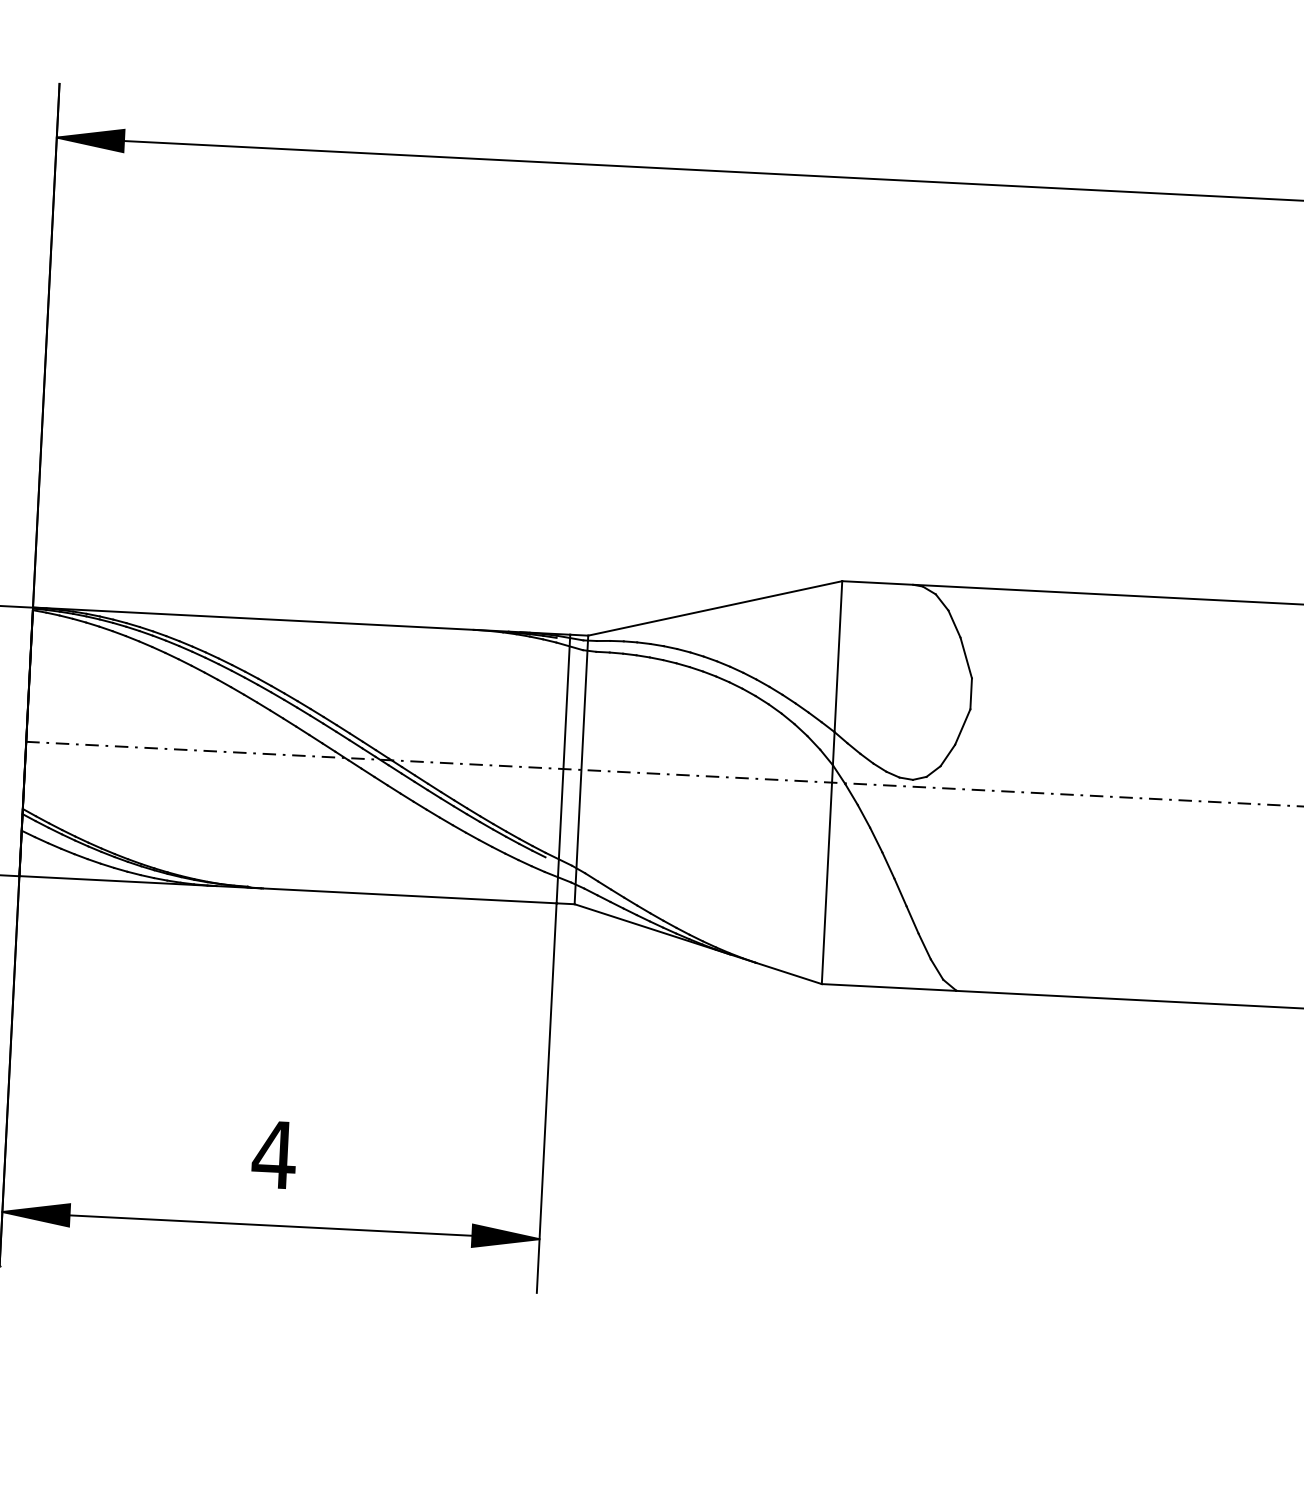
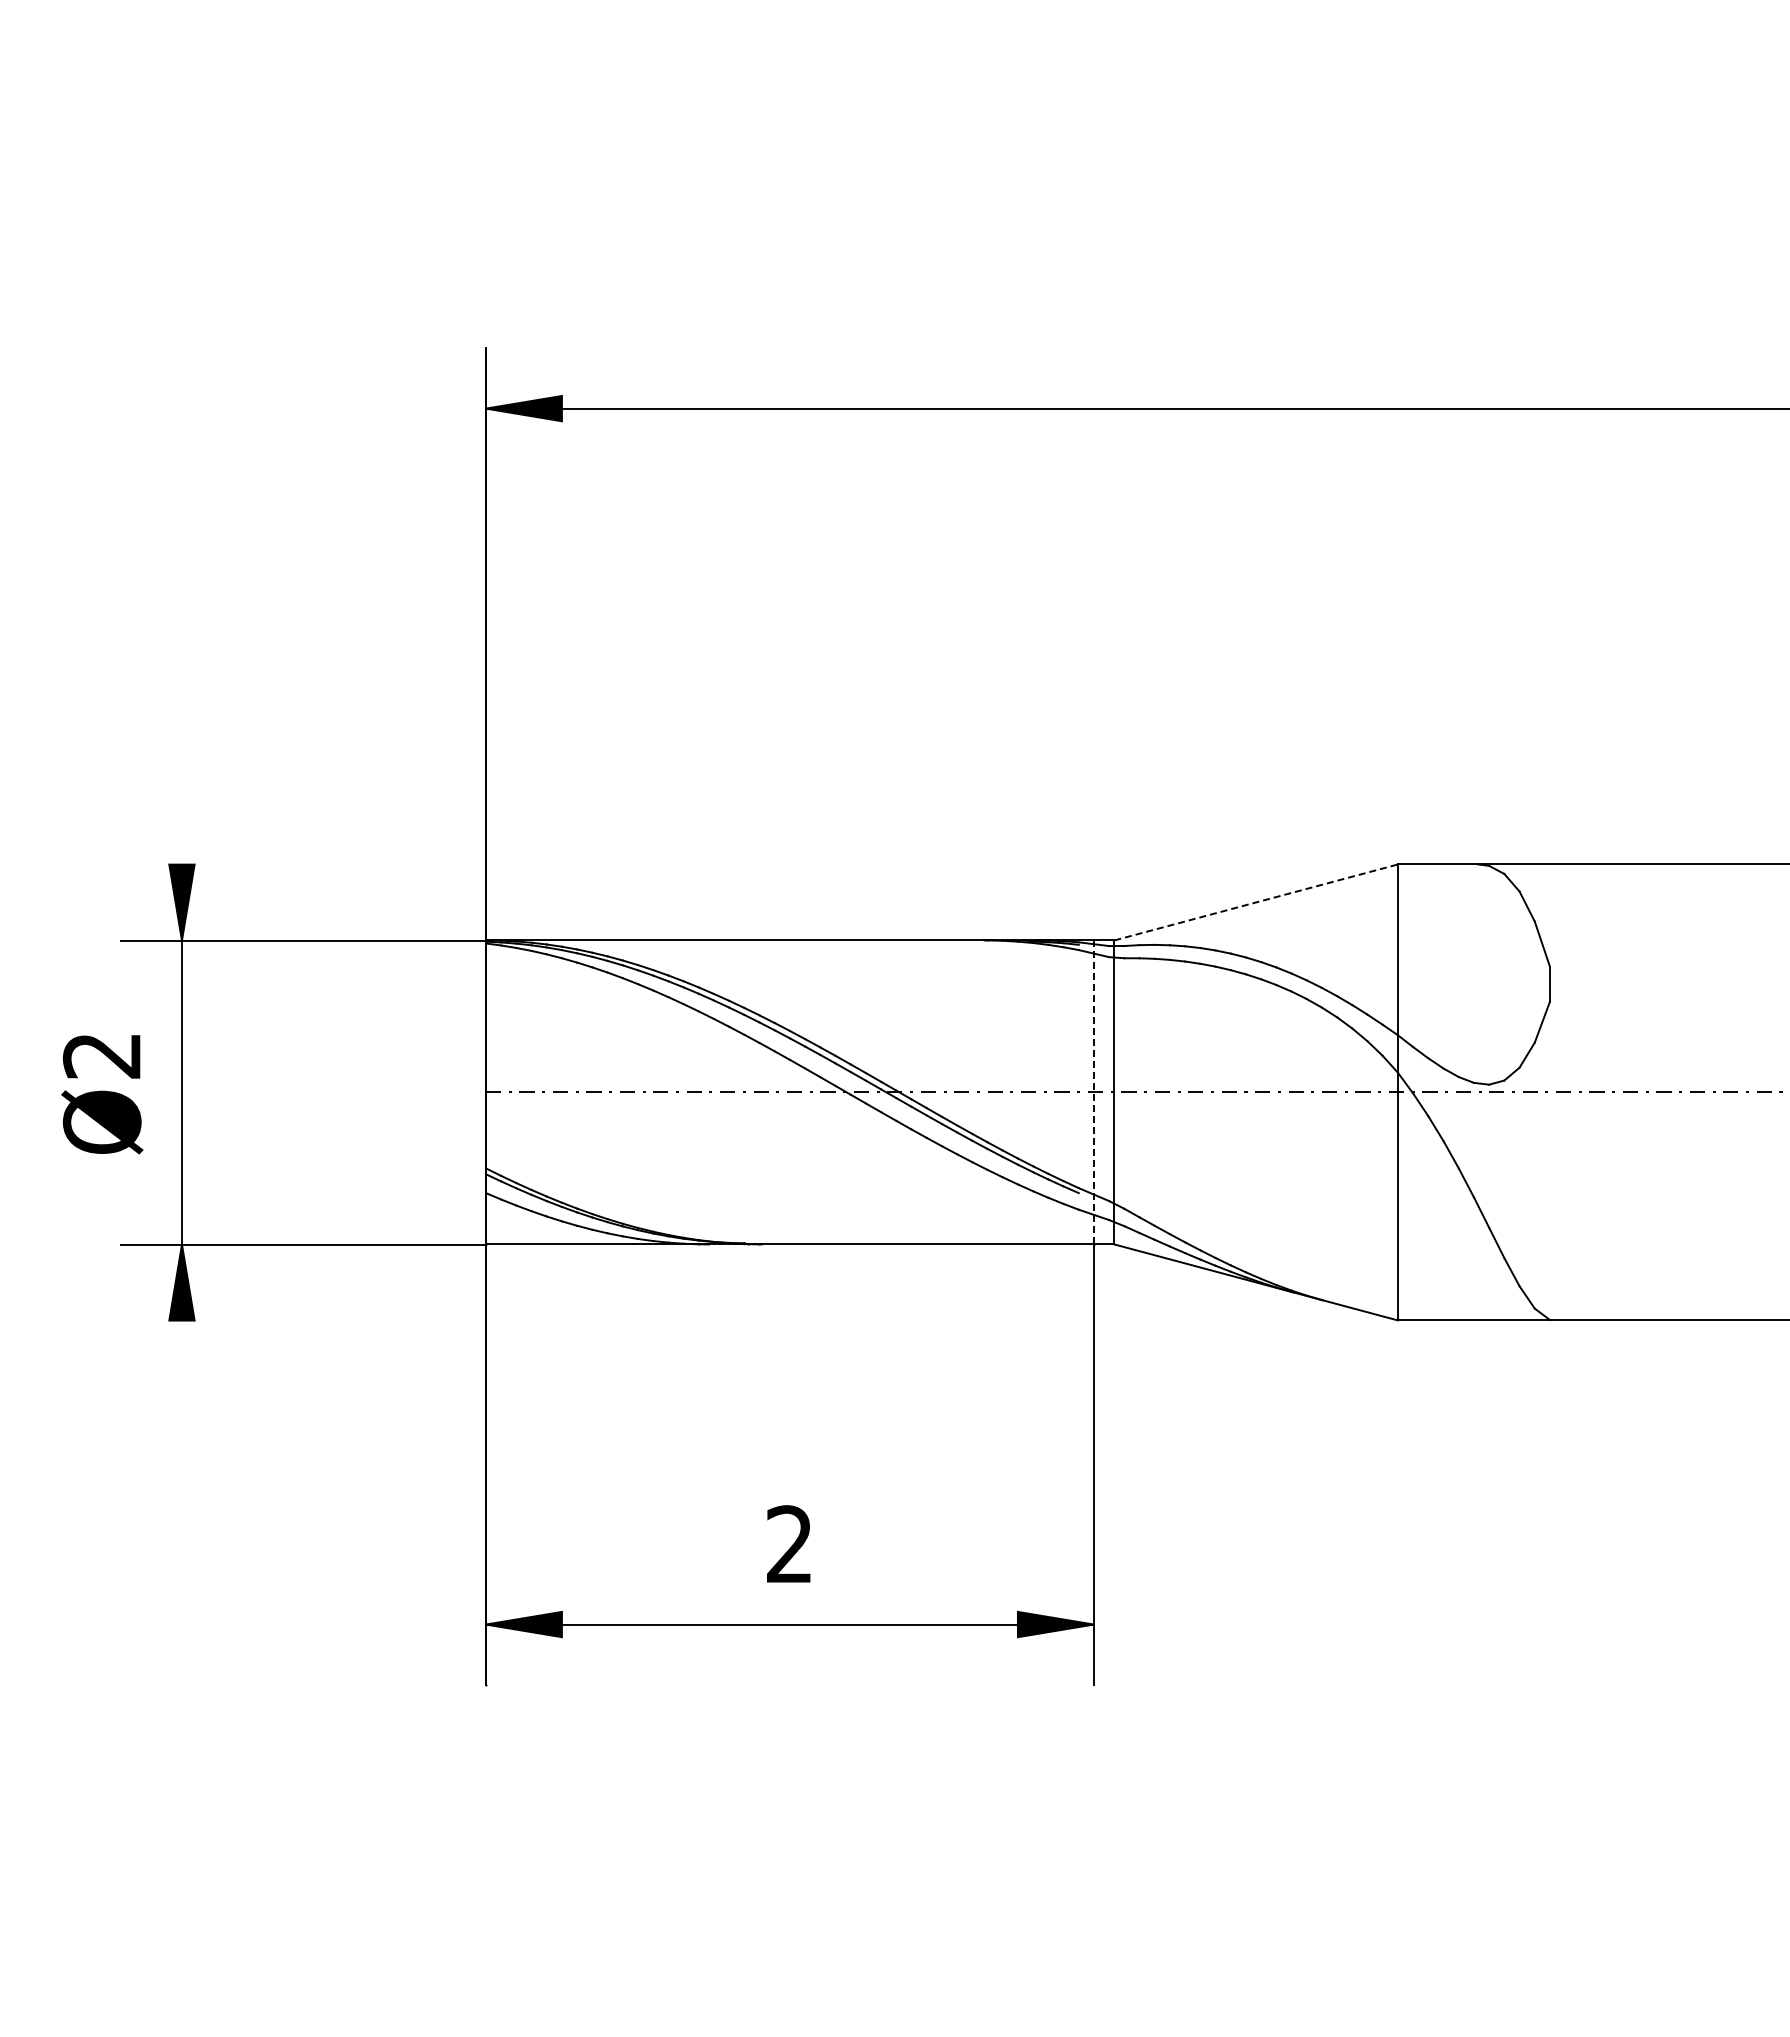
line: (715, 608) -> (1256, 902), solid -> dashed
line: (563, 769) -> (1093, 1092), solid -> dashed
text: (274, 1153) -> (789, 1543), 4 -> 2

